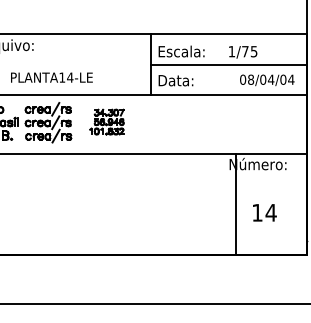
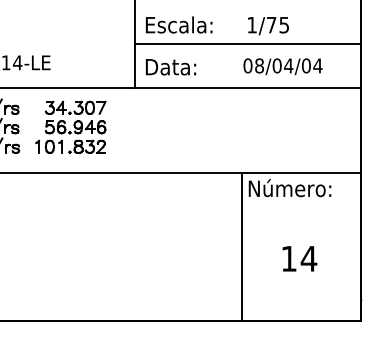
text: (267, 80) -> (283, 66), moved
part: (106, 121) -> (70, 126), size x1.43
line: (236, 204) -> (242, 246), moved

